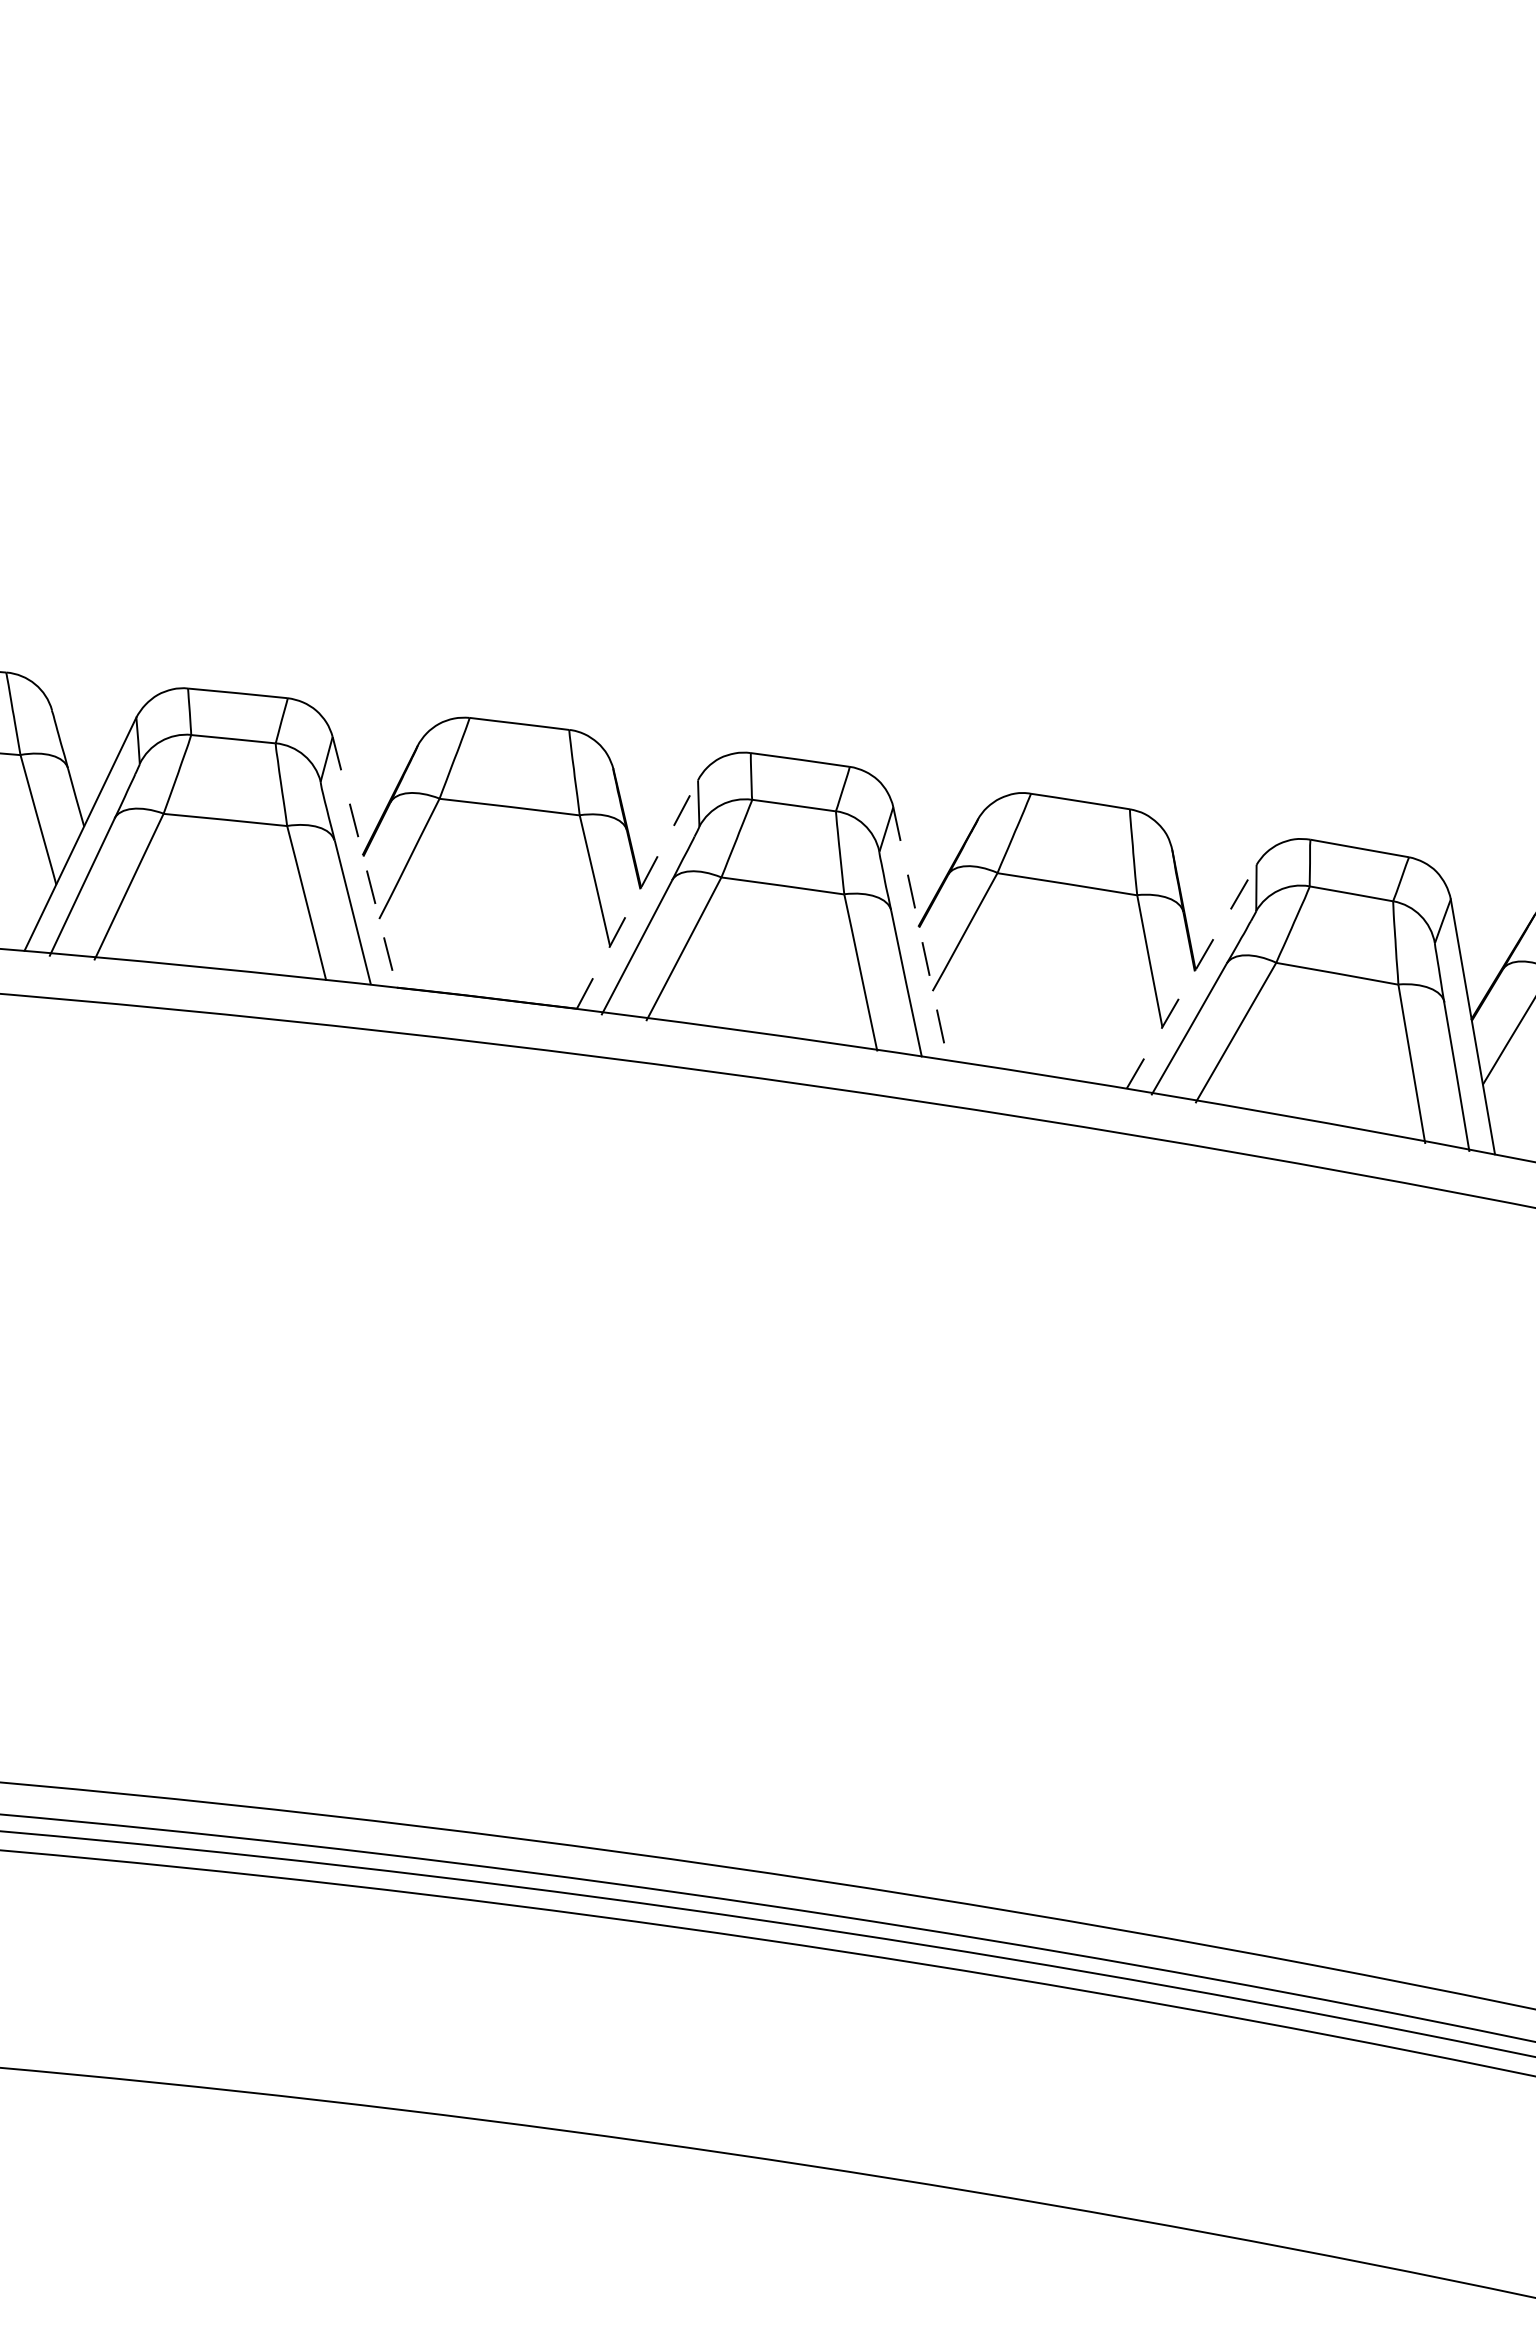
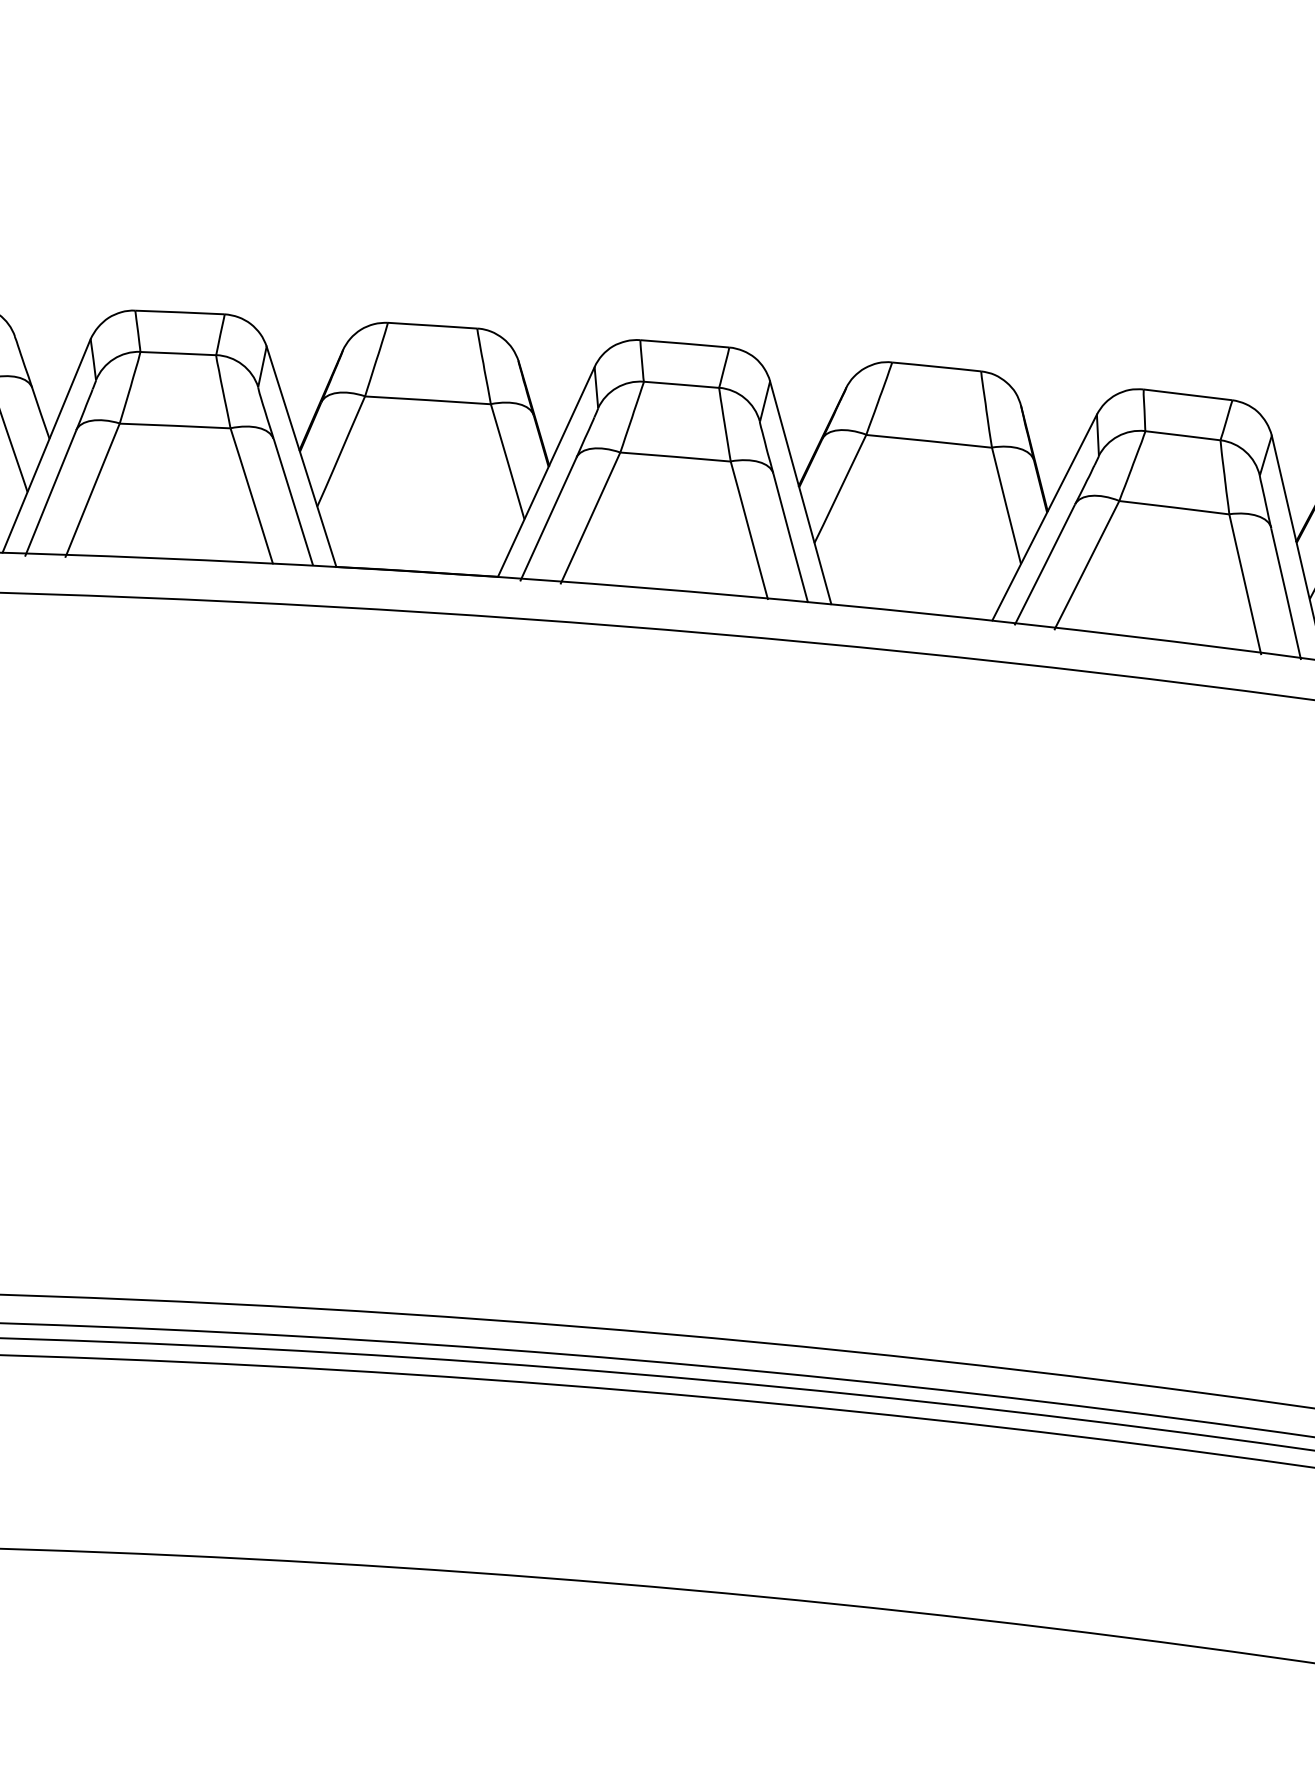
line: (364, 862) -> (301, 456), dashed -> solid
line: (637, 894) -> (546, 471), dashed -> solid
line: (920, 934) -> (800, 493), dashed -> solid
line: (1191, 976) -> (1044, 517), dashed -> solid

